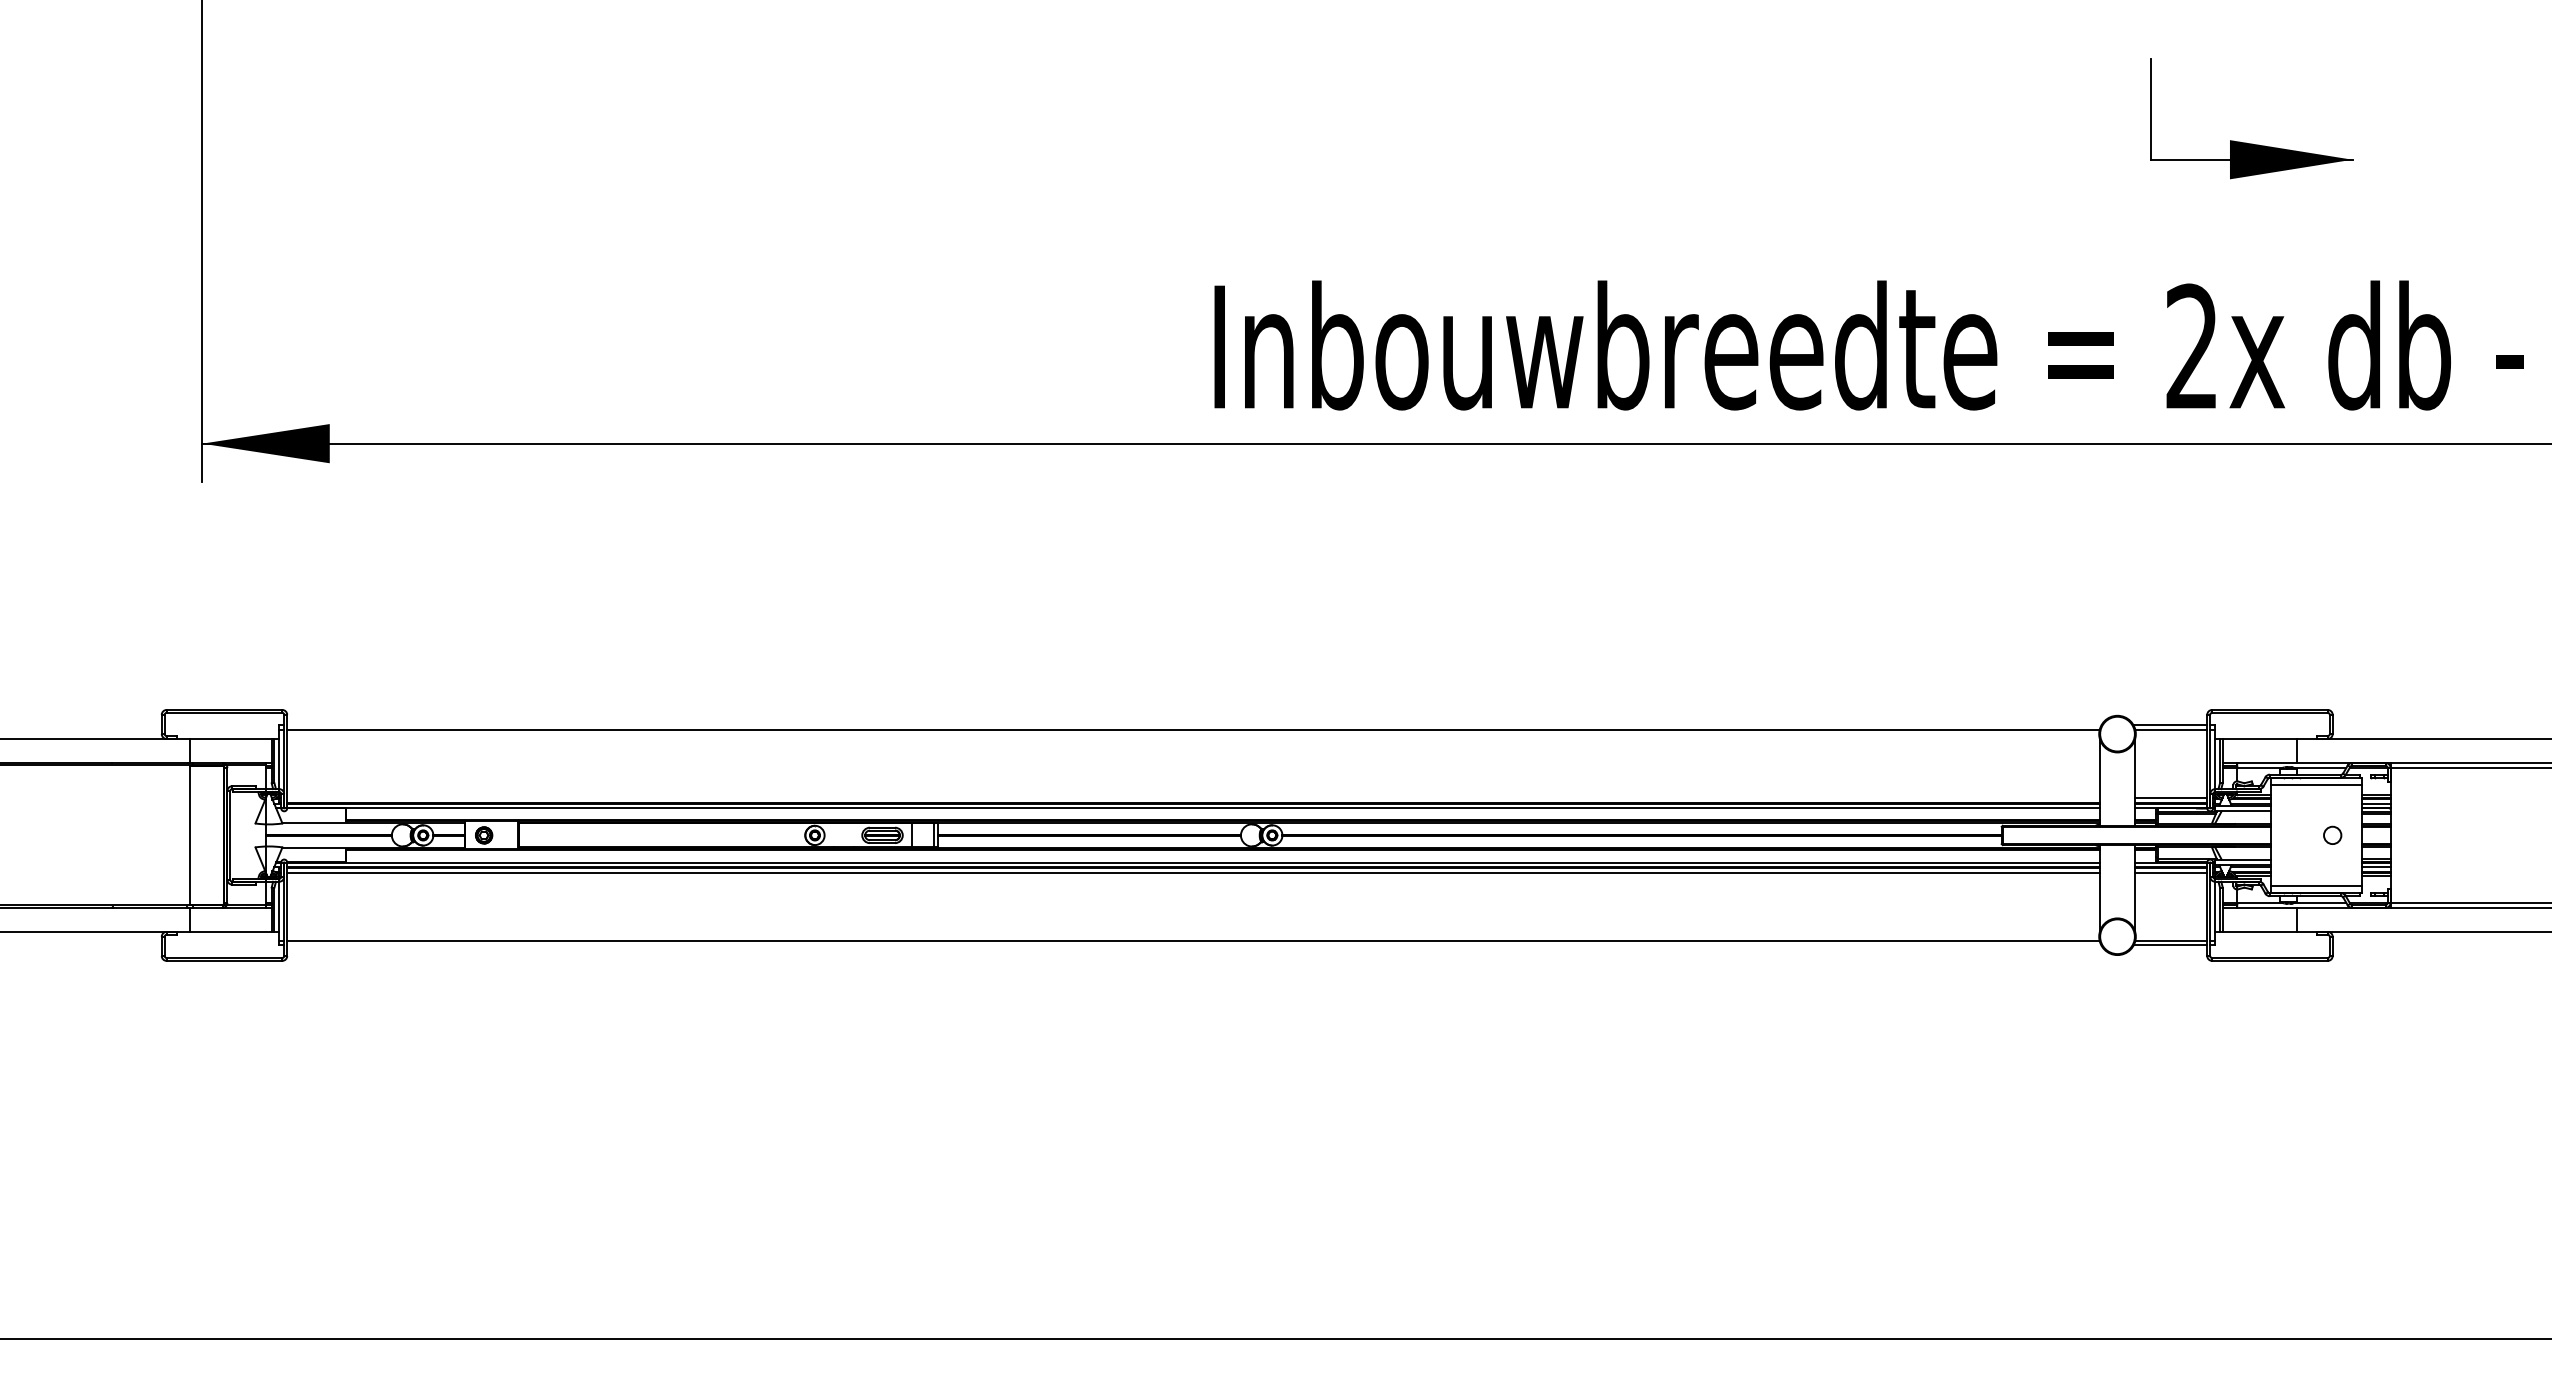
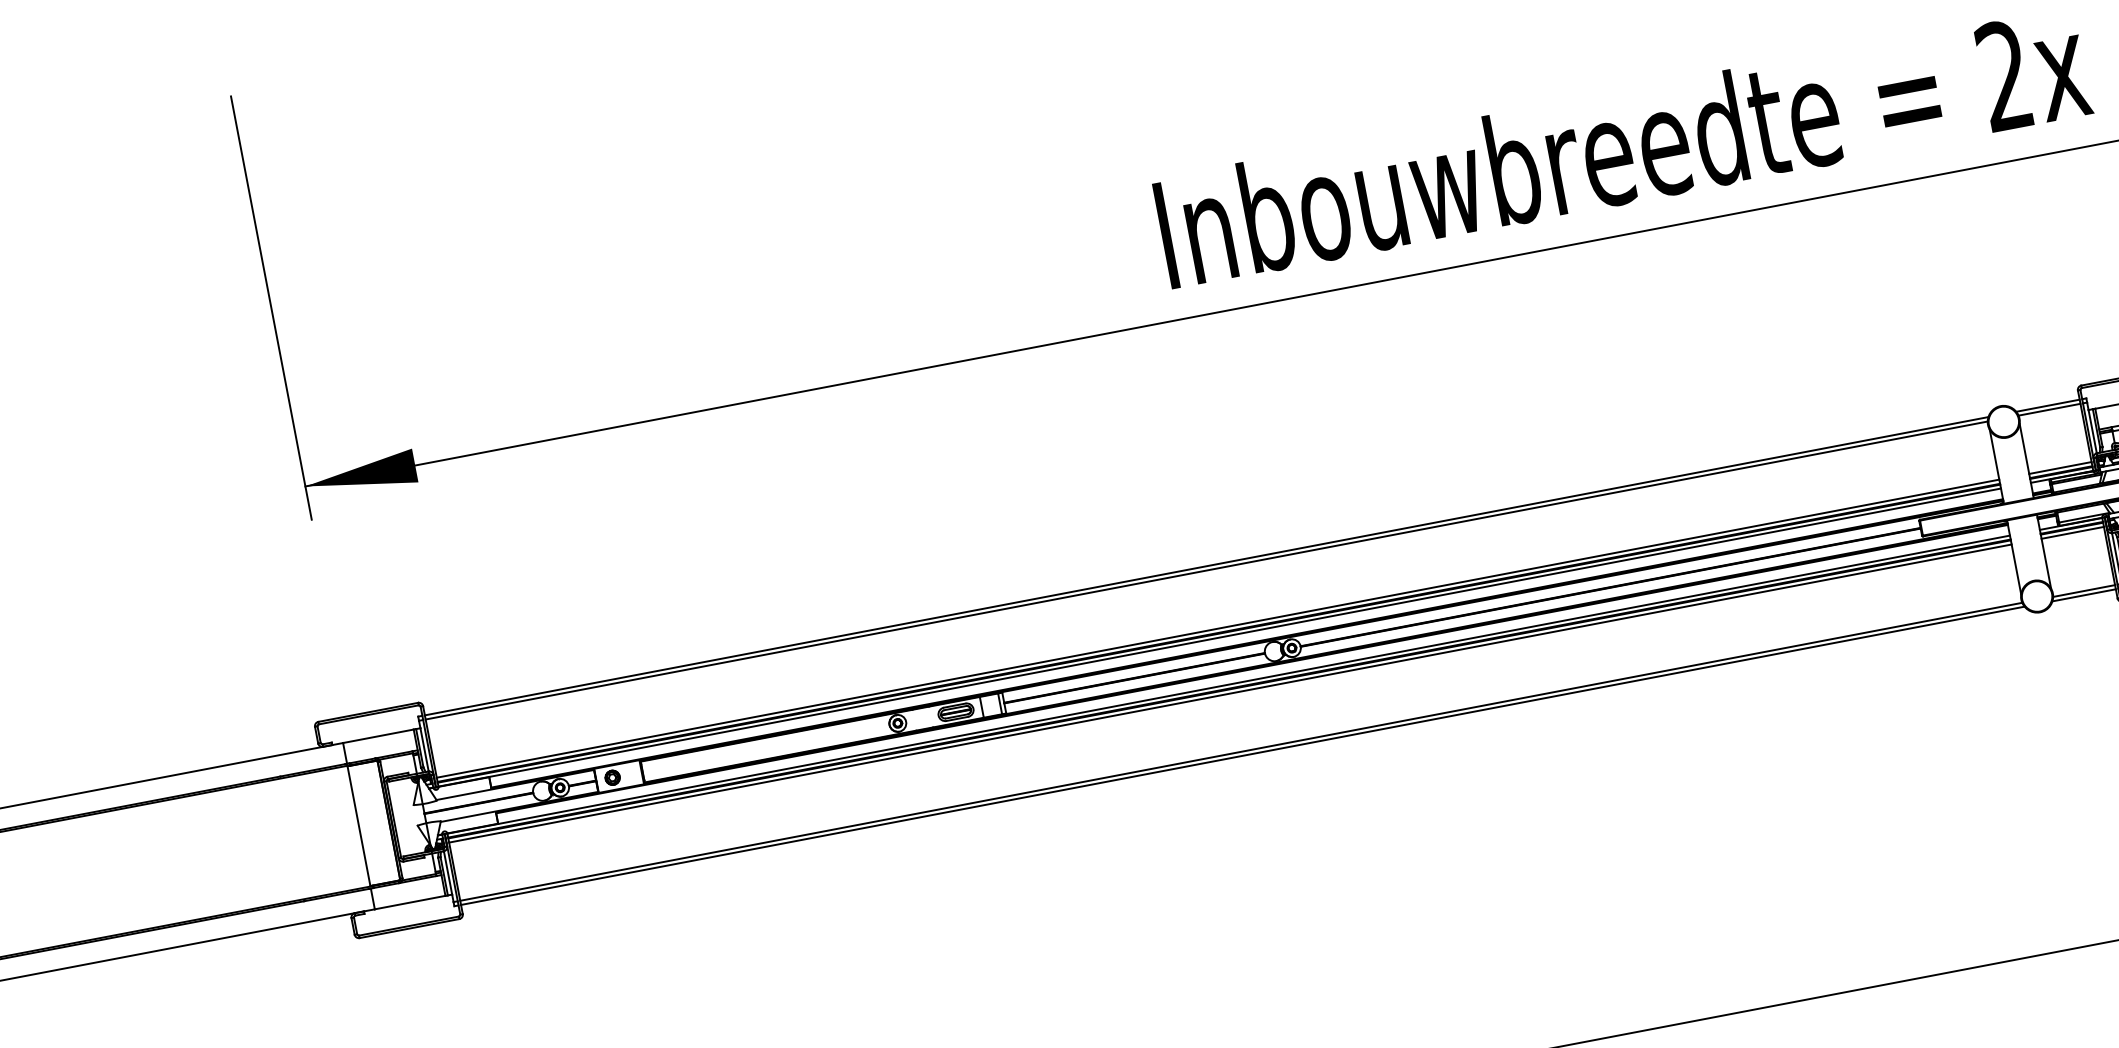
line: (1194, 725) -> (1206, 566), added
line: (1193, 797) -> (1217, 628), added
line: (1194, 945) -> (1243, 755), added

